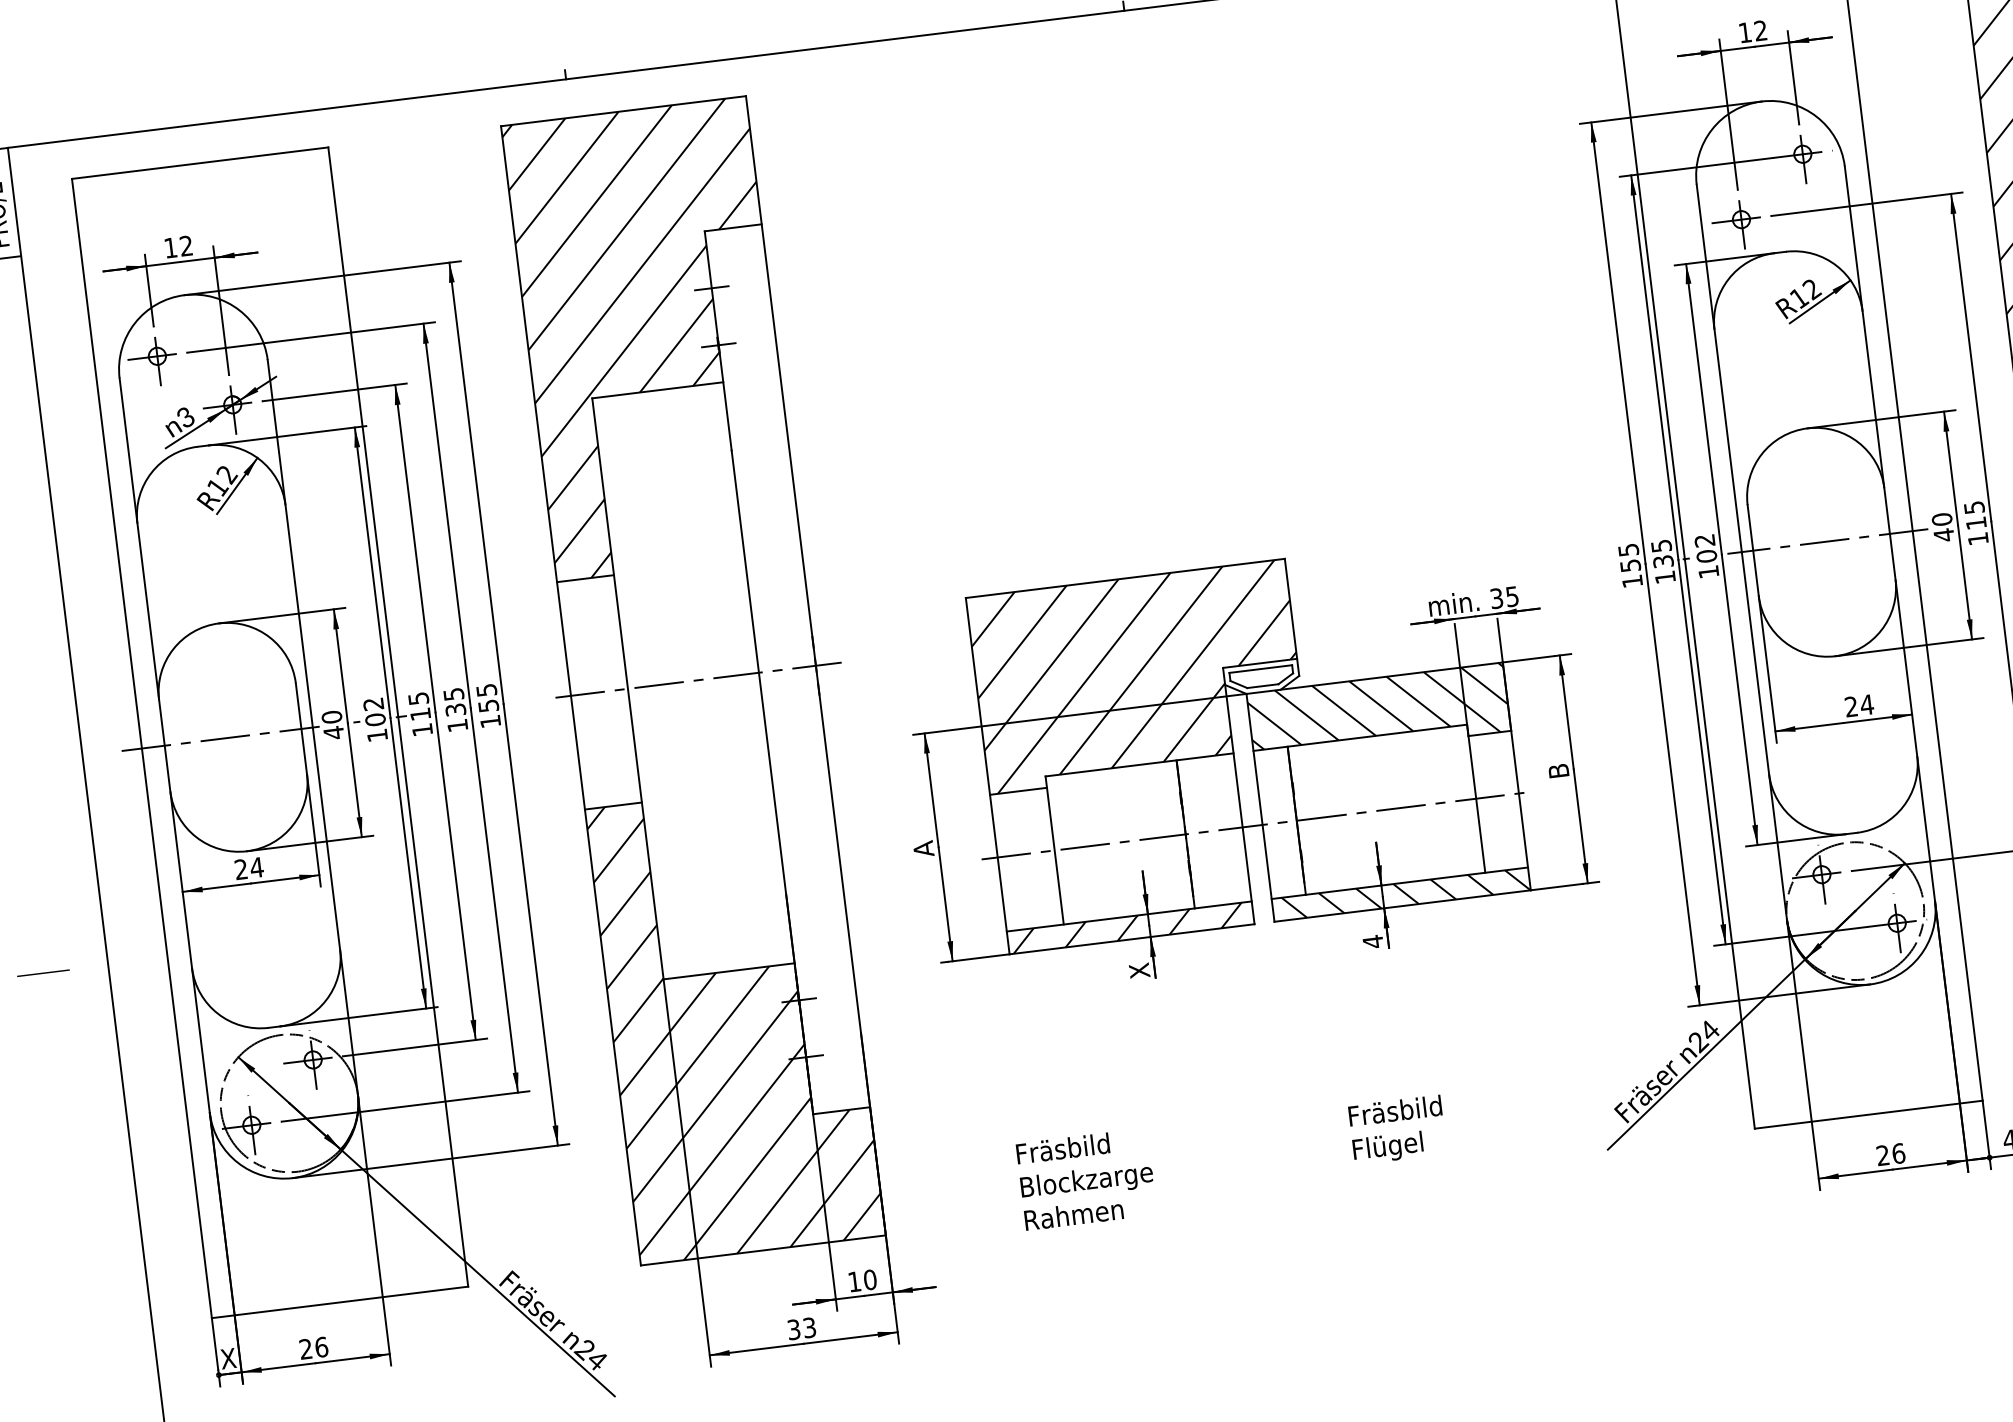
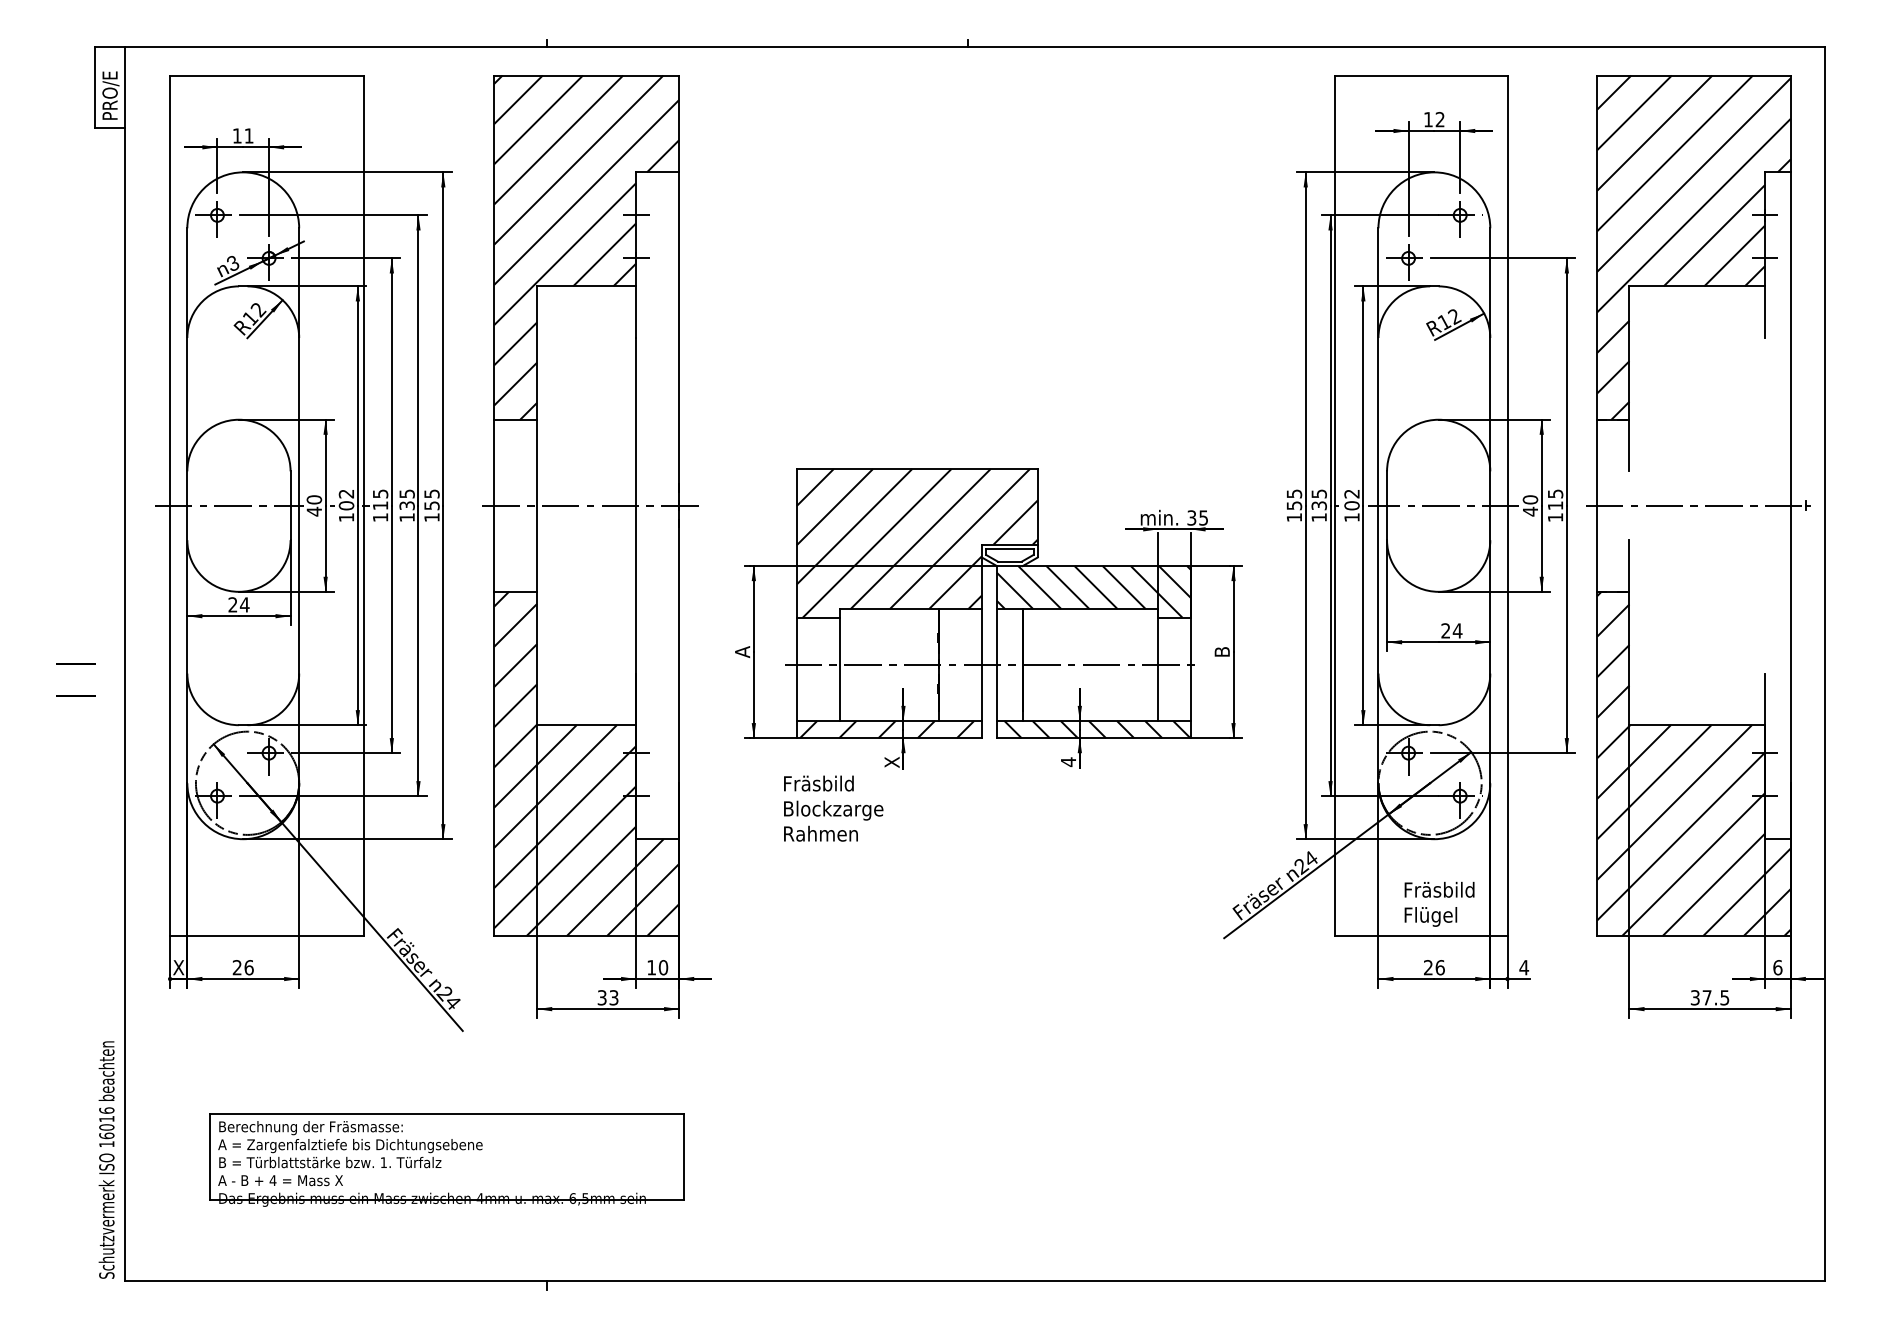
text: (185, 245) -> (248, 135), 12 -> 11
line: (47, 1015) -> (75, 695), added
text: (1397, 1128) -> (1439, 903), moved
text: (1086, 1179) -> (833, 808), moved

